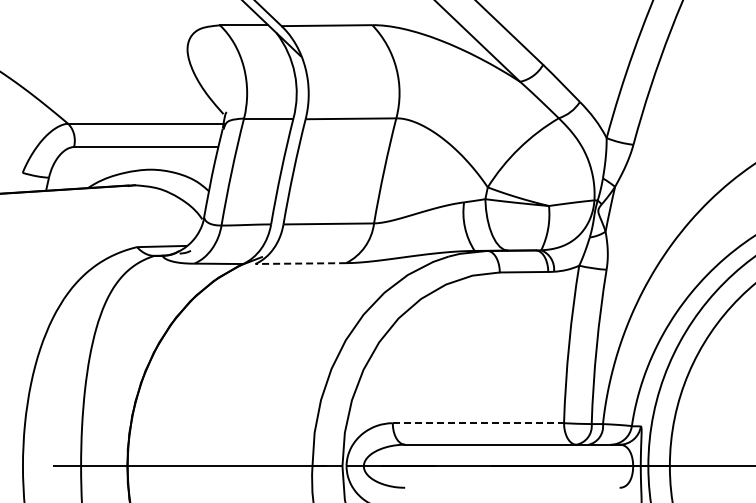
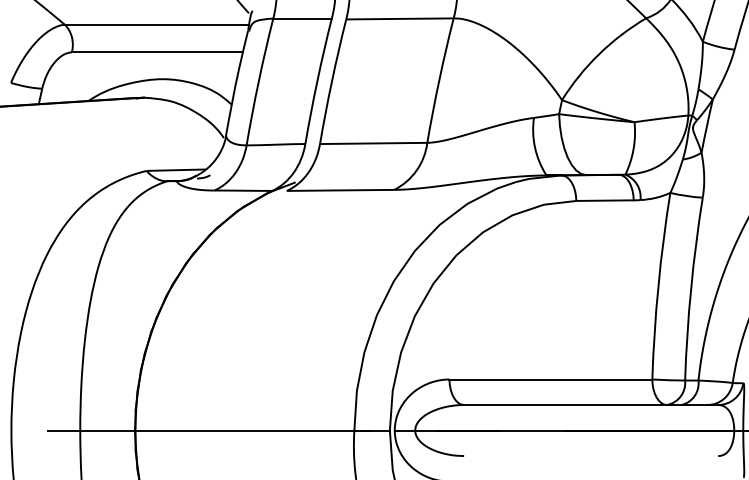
line: (300, 263) -> (340, 190), dashed -> solid
line: (478, 423) -> (551, 379), dashed -> solid

